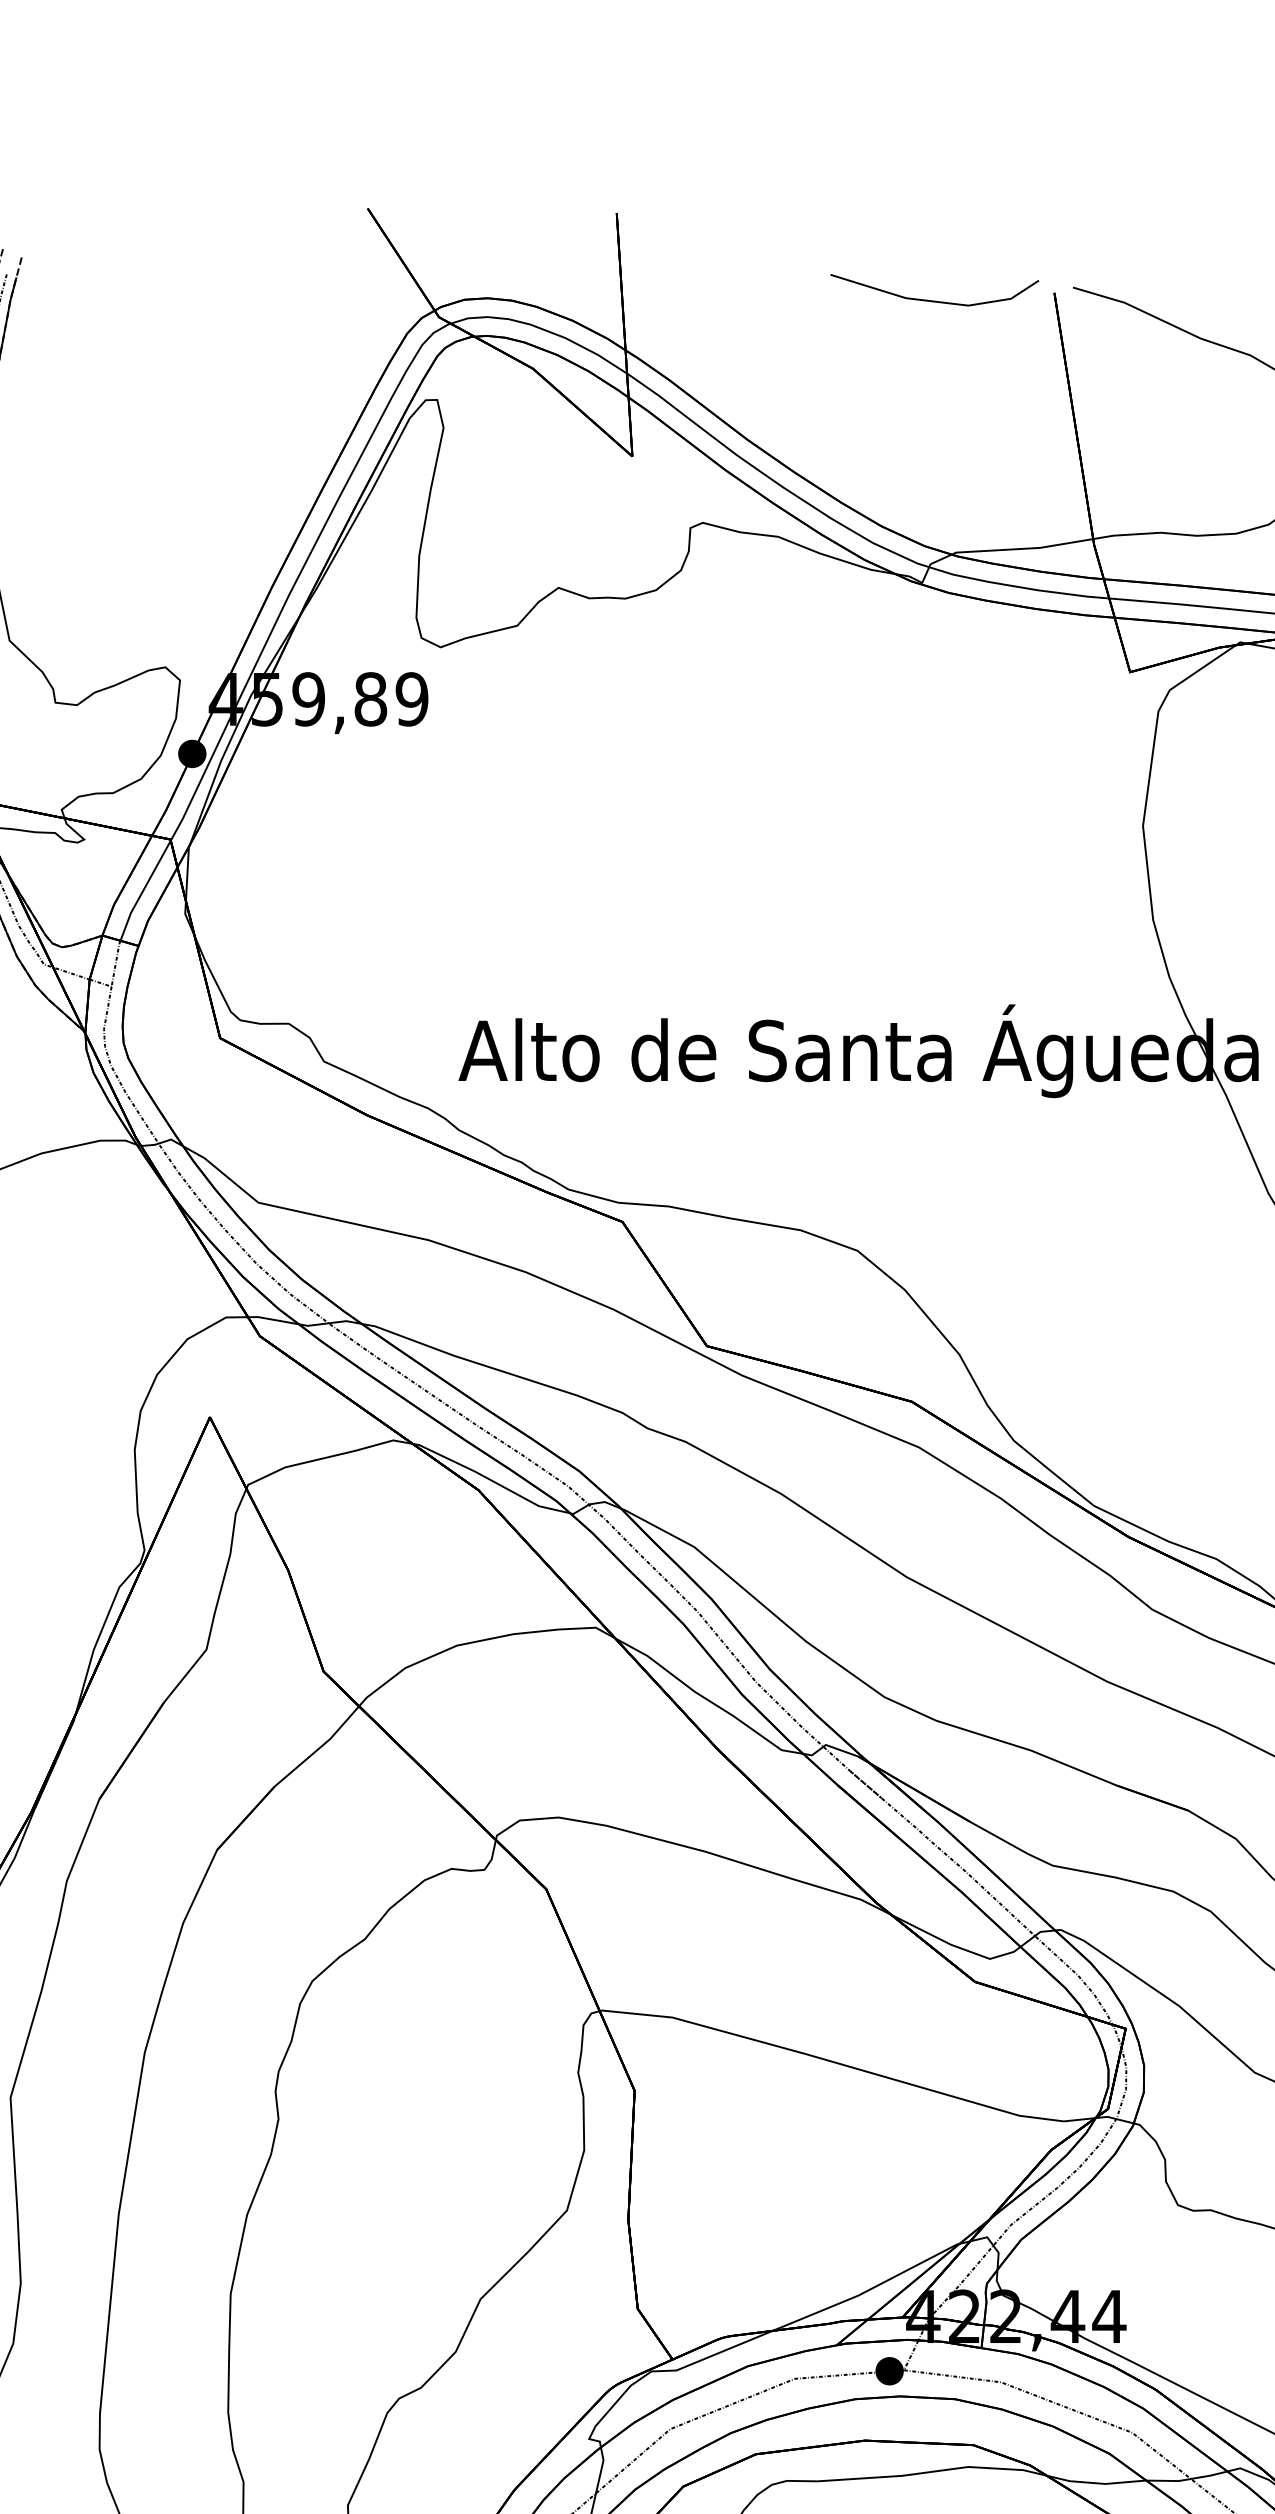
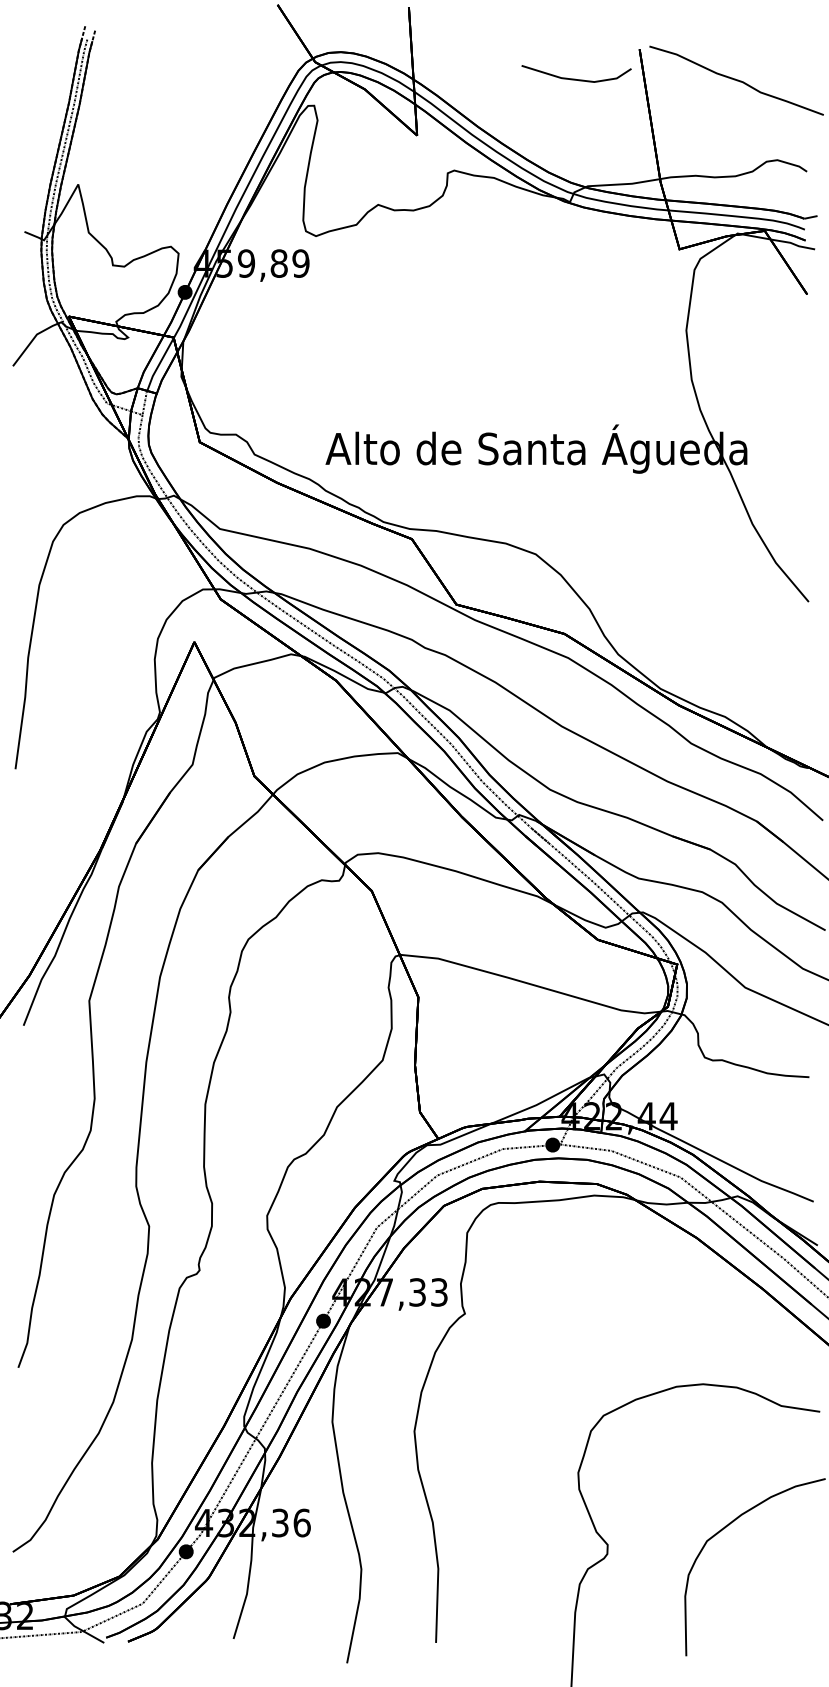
line: (932, 298) -> (575, 78), moved

